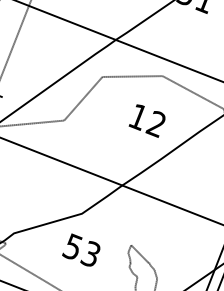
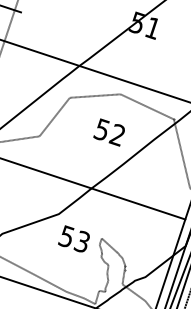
text: (137, 116) -> (101, 129), 12 -> 52
text: (80, 249) -> (73, 238), moved

